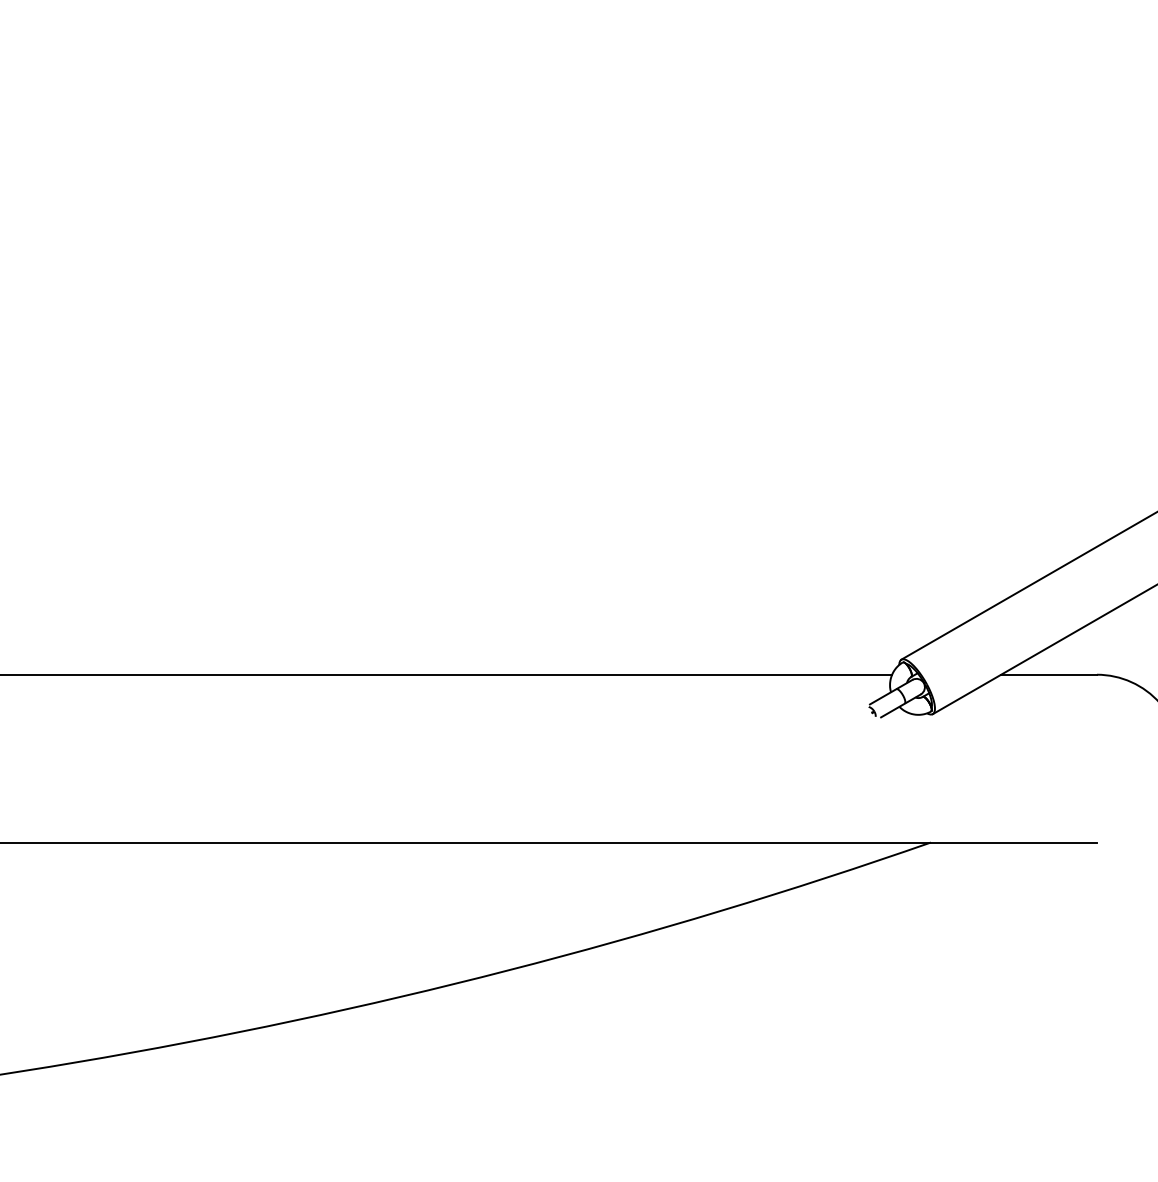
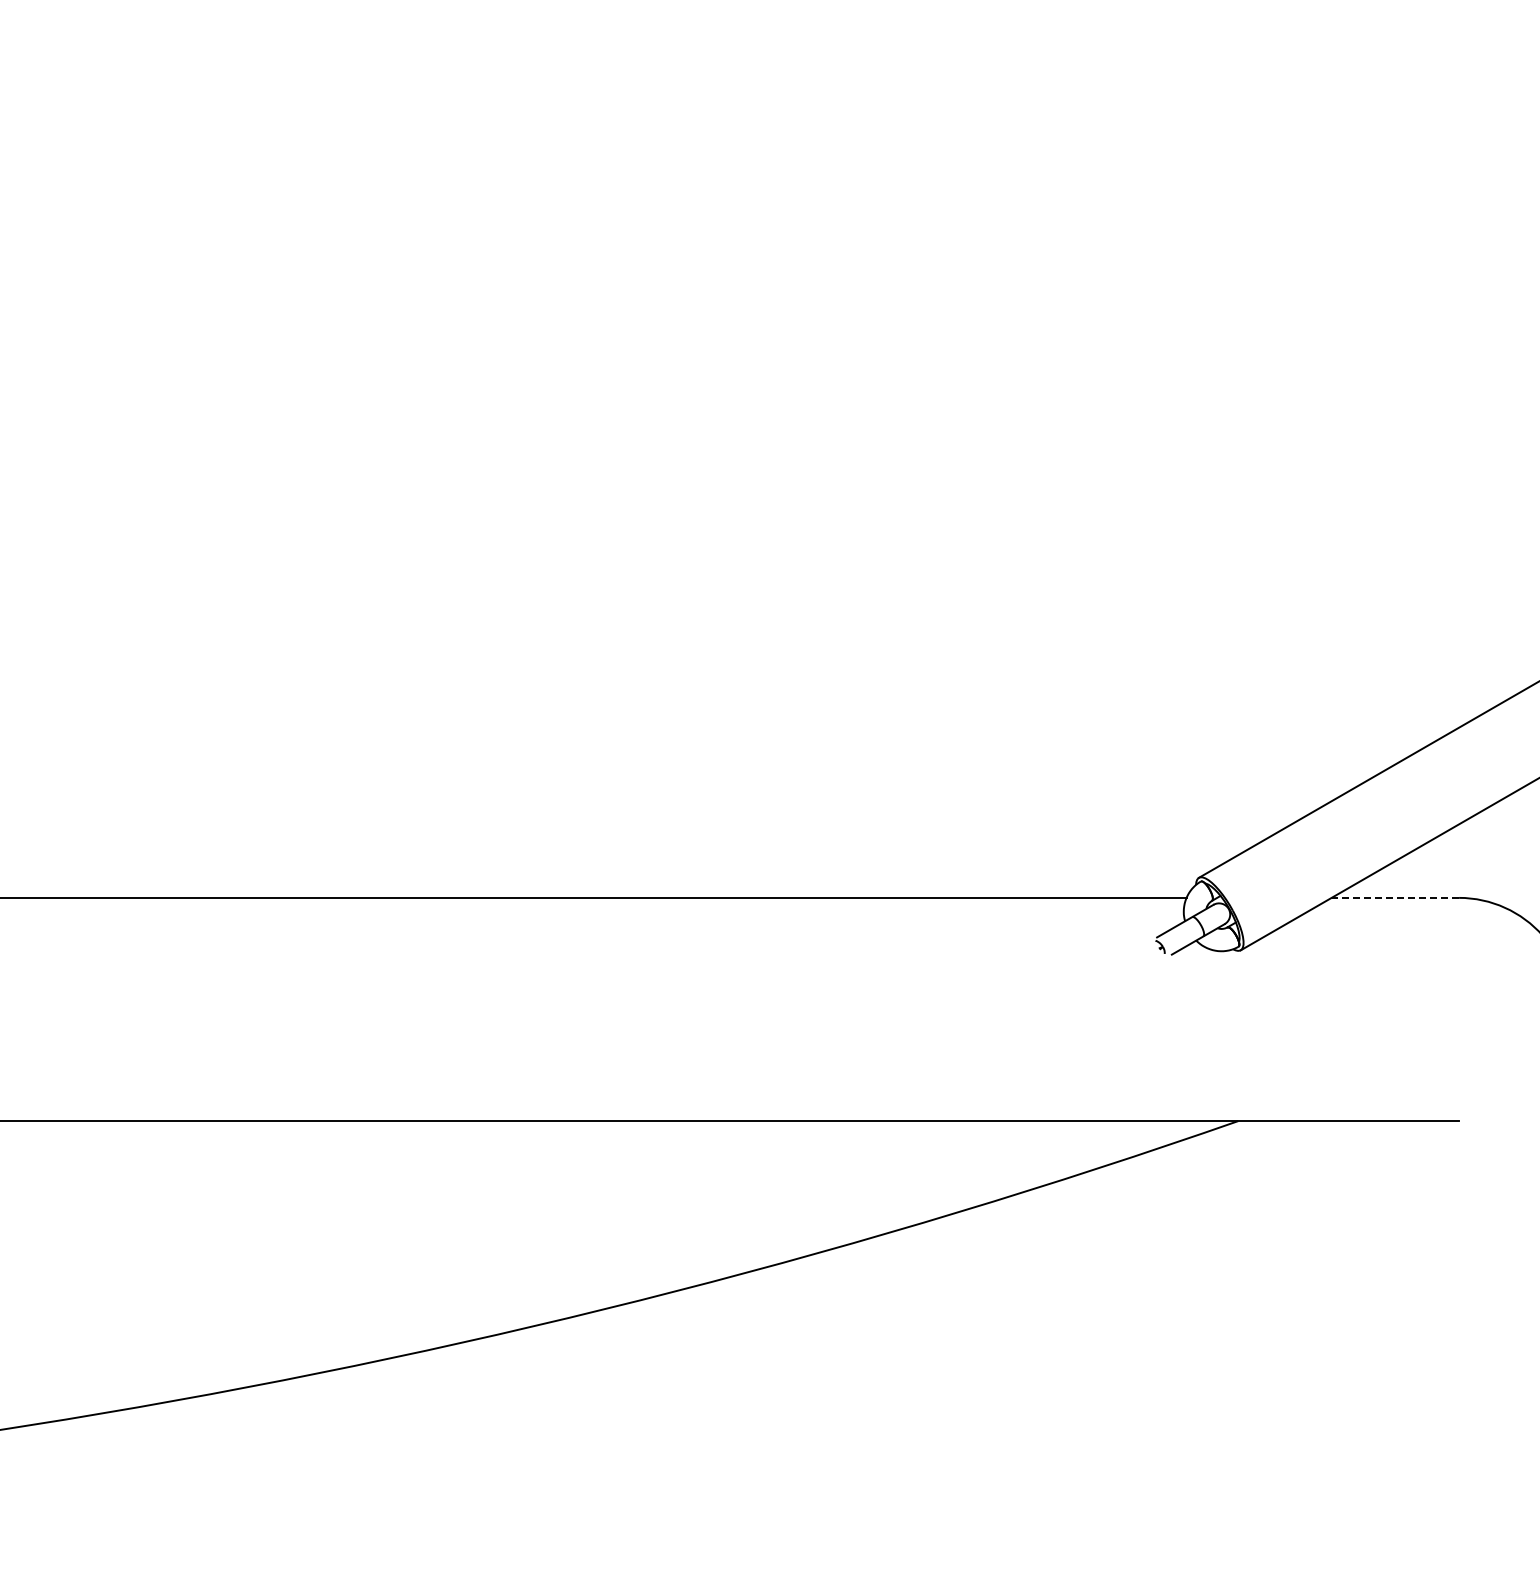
line: (1049, 674) -> (1395, 897), solid -> dashed

